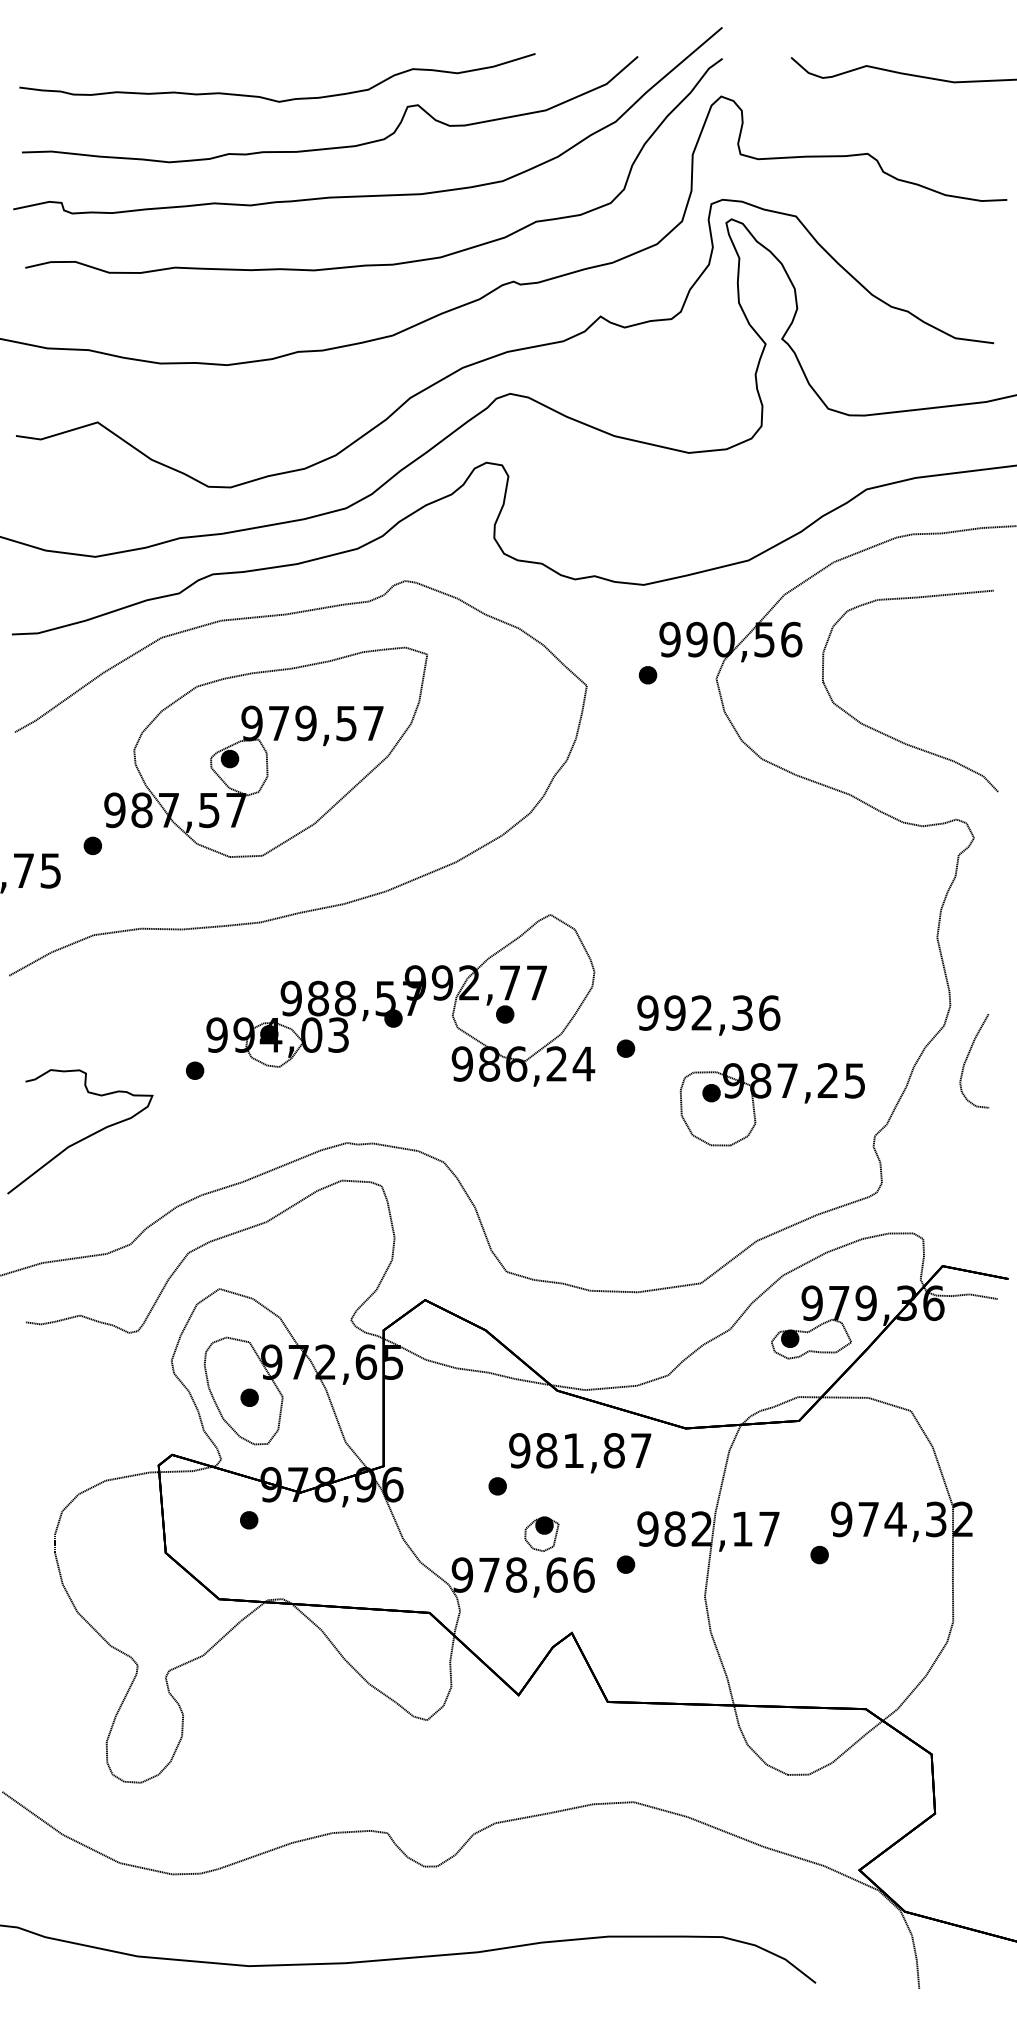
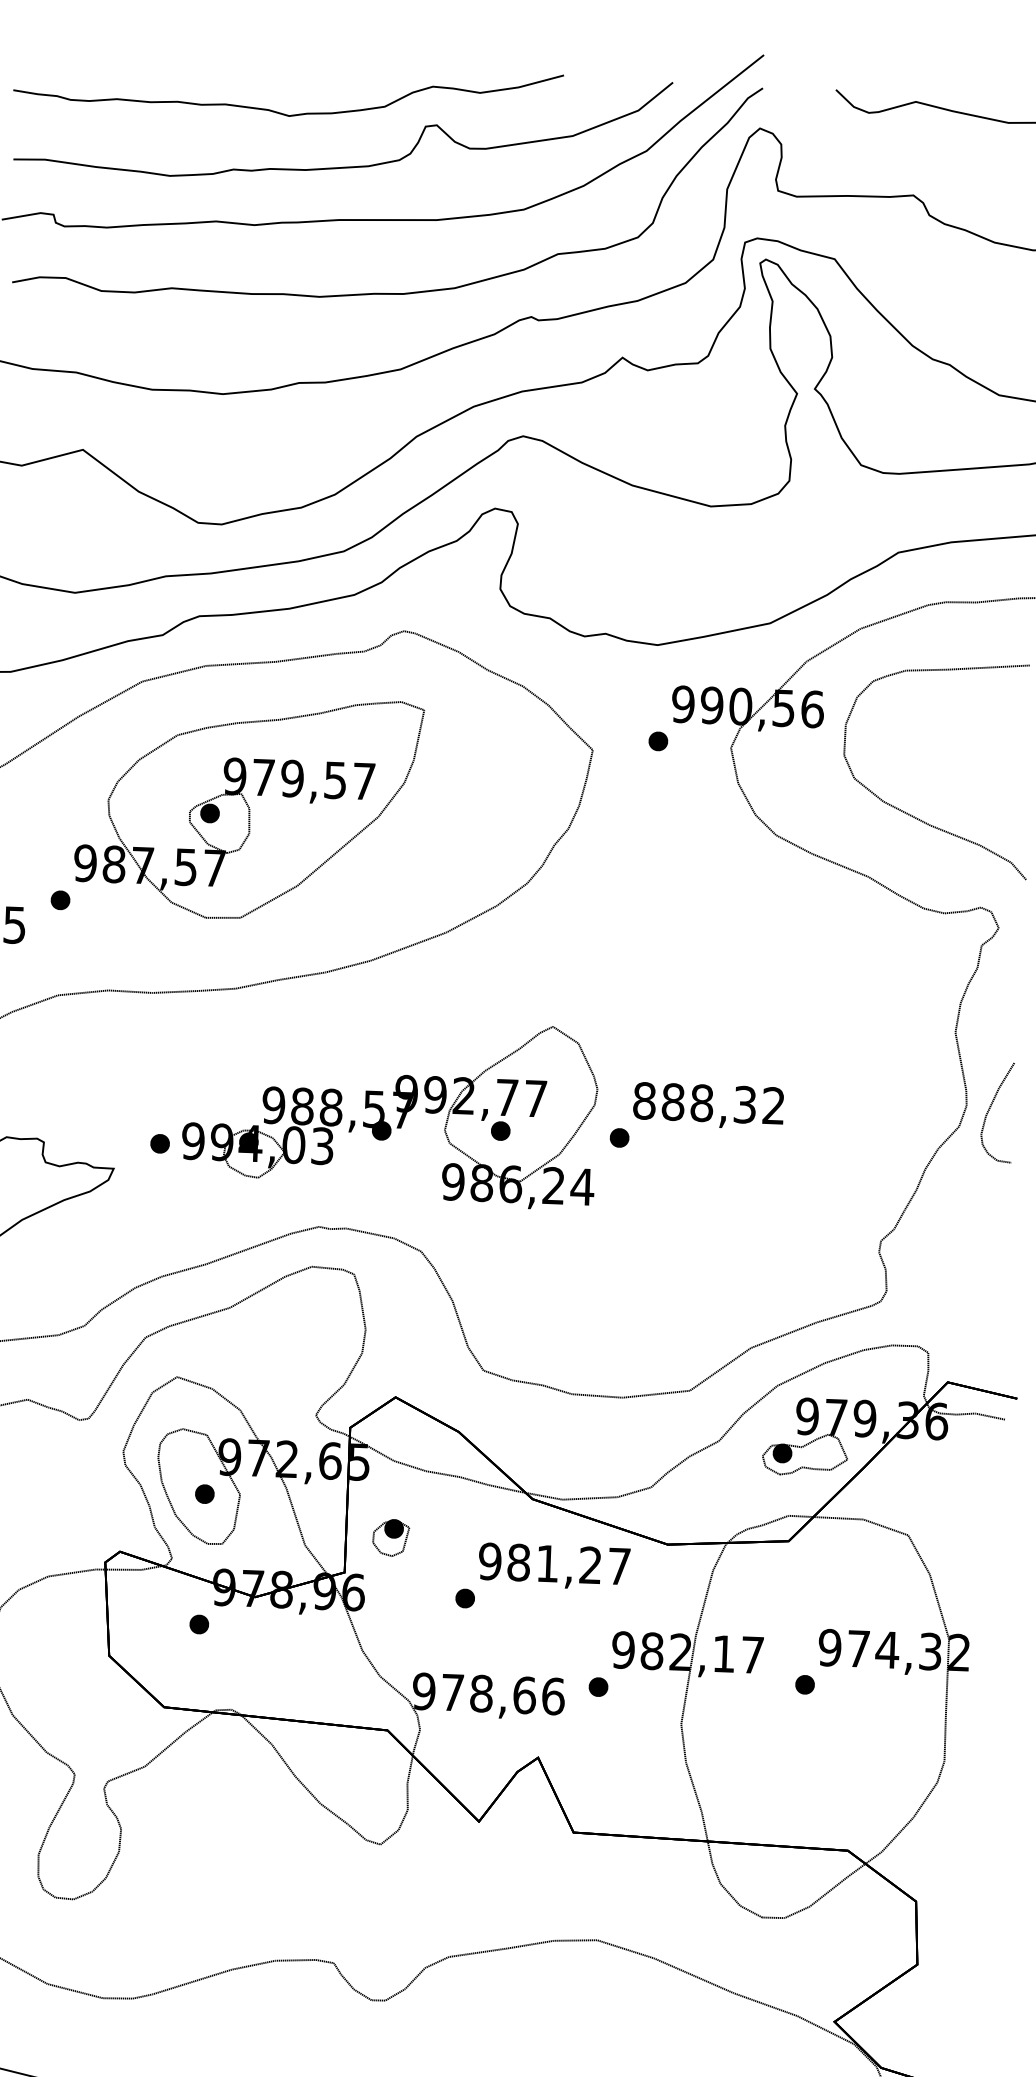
part: (400, 1000) -> (389, 1111), moved
text: (708, 1012) -> (708, 1102), 992,36 -> 888,32
curve: (967, 1059) -> (990, 1110), moved
part: (768, 1096) -> (769, 1194), removed
text: (613, 1450) -> (589, 1565), 981,87 -> 981,27
part: (541, 1533) -> (390, 1537), moved

